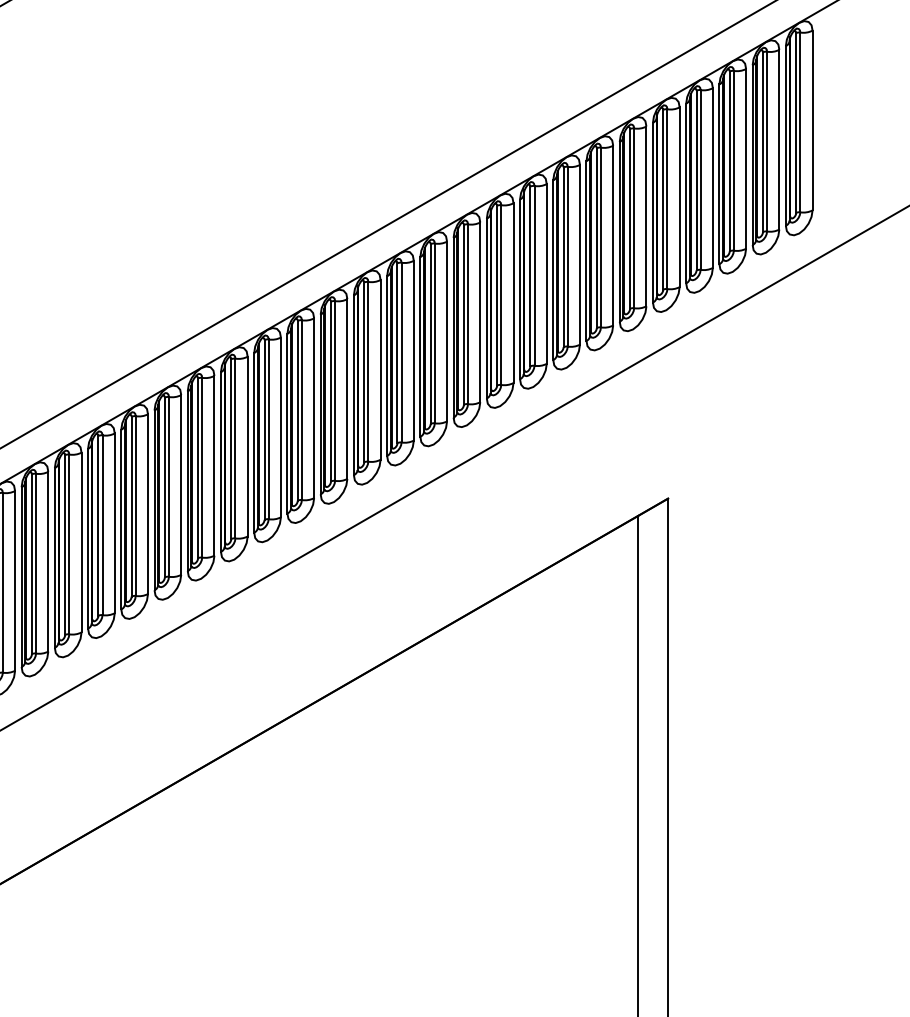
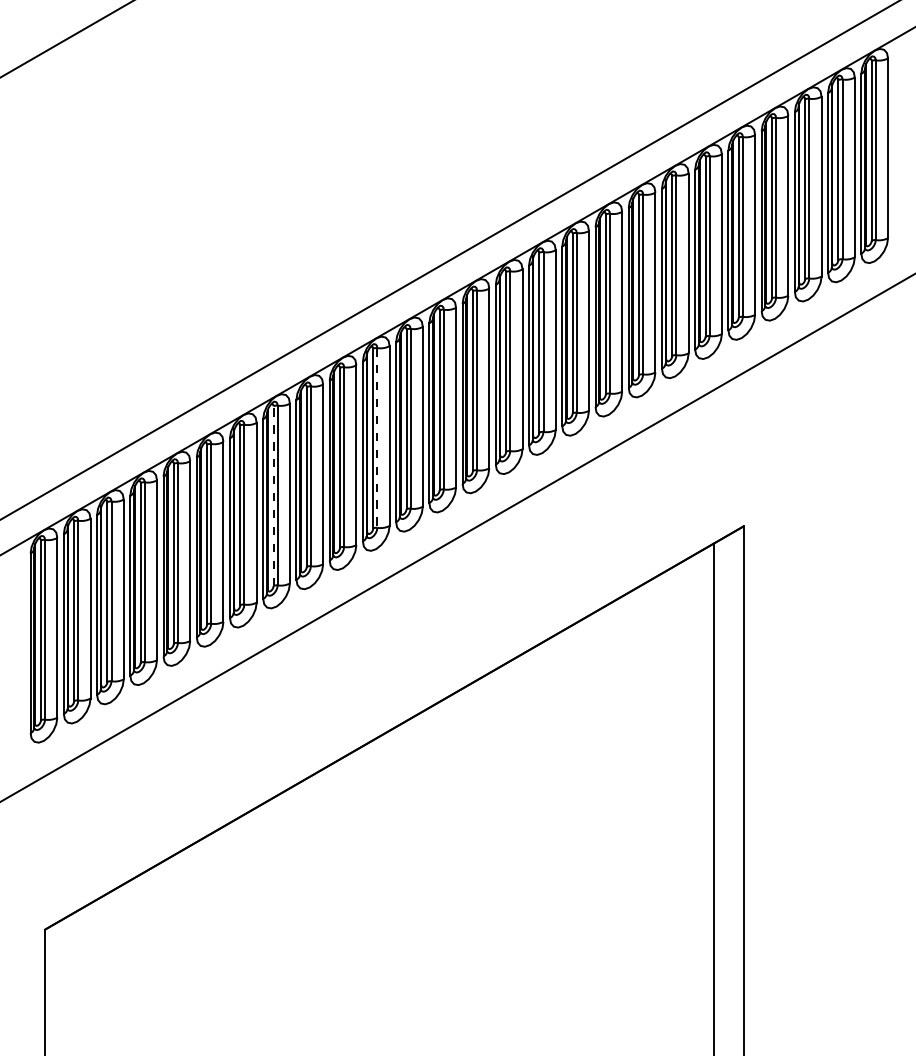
line: (302, 409) -> (377, 437), solid -> dashed
line: (198, 468) -> (273, 496), solid -> dashed

